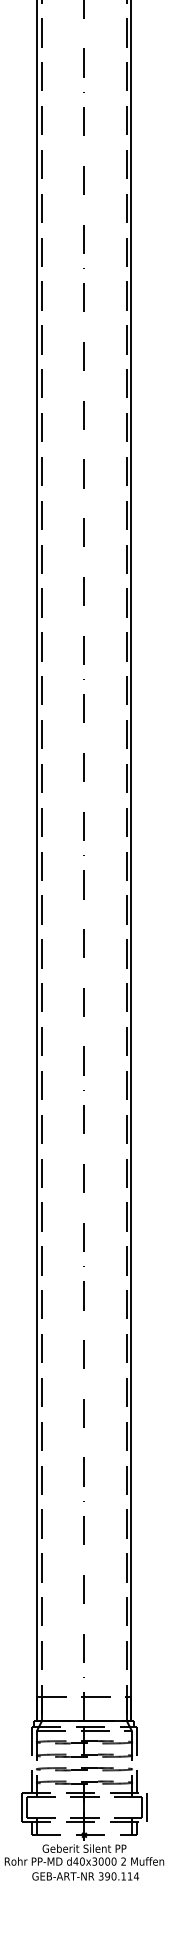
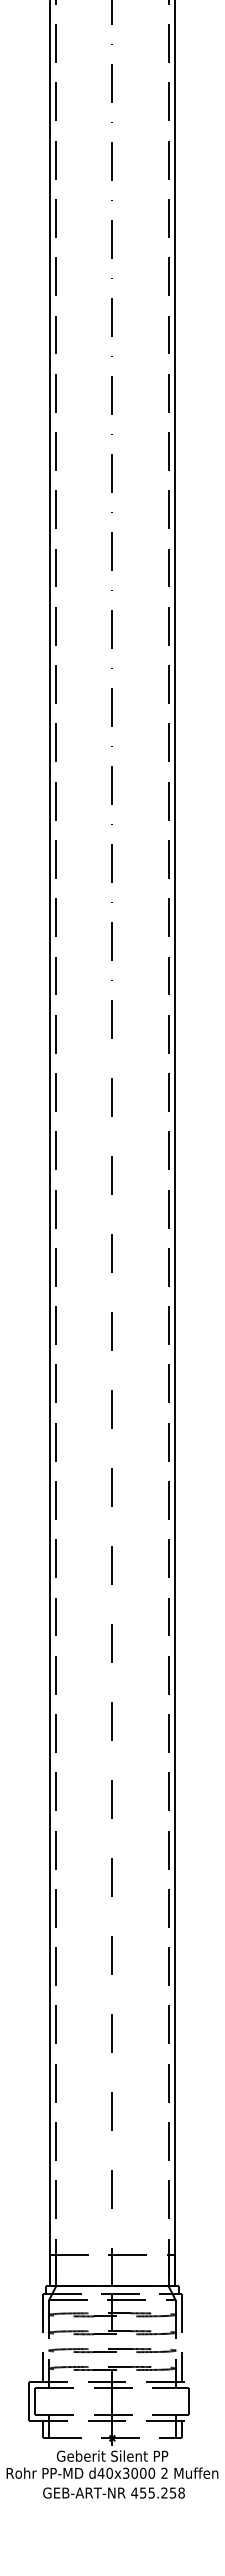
line: (146, 1807) -> (195, 2401), removed
text: (119, 1876) -> (158, 2492), 390.114 -> 455.258

